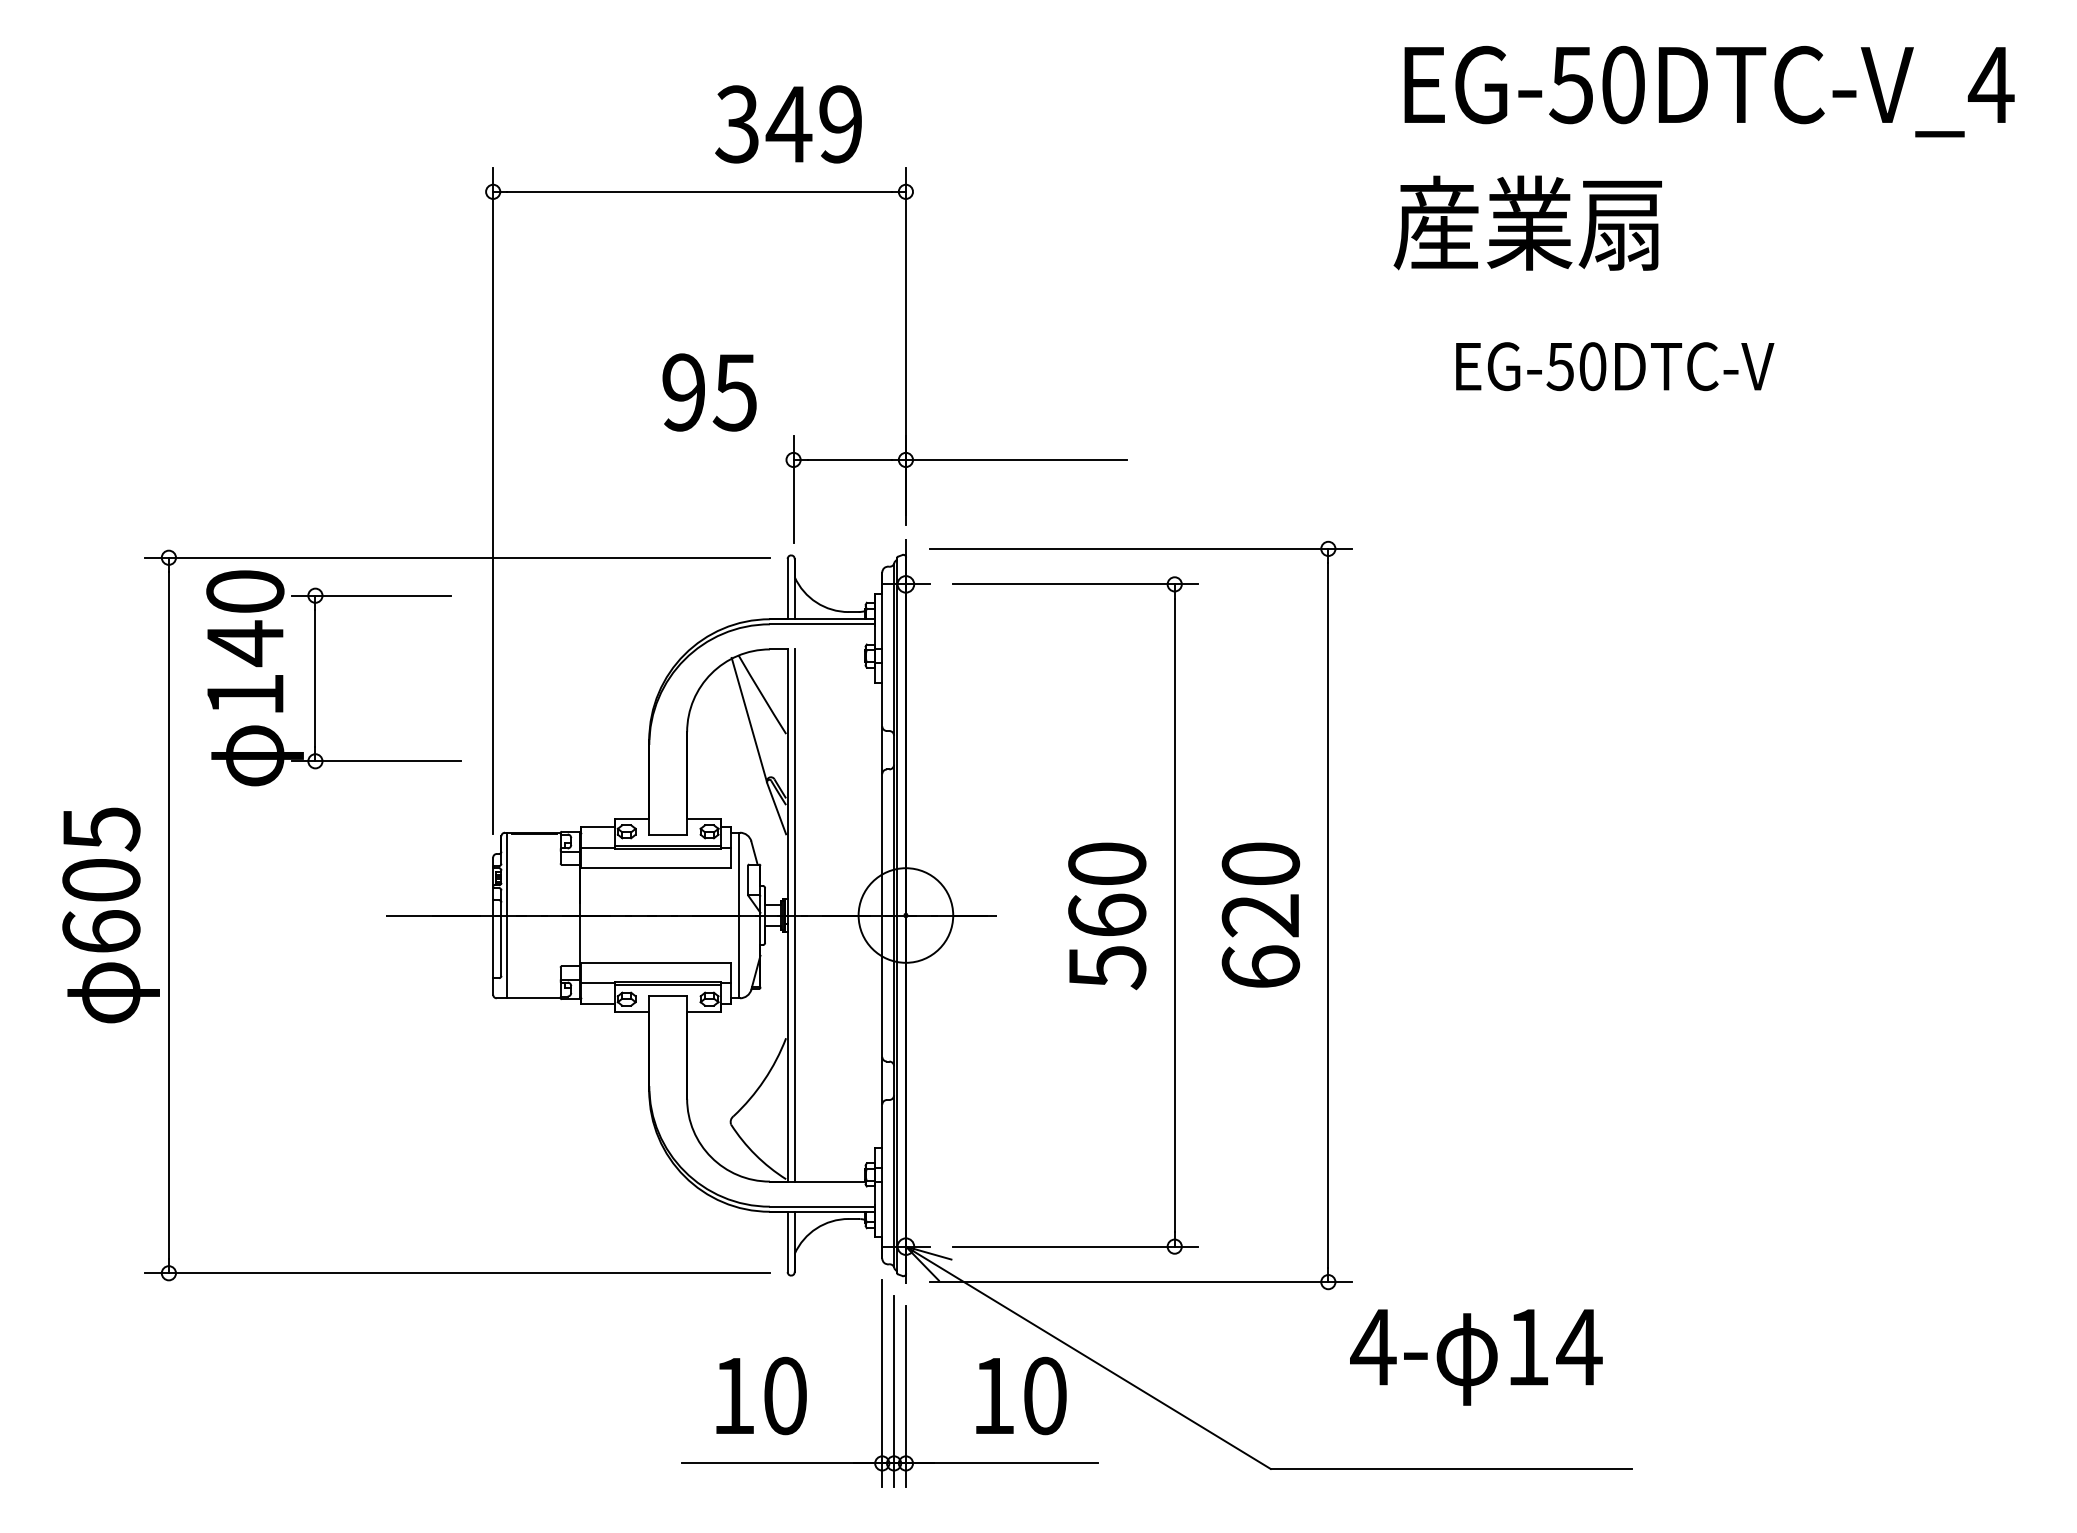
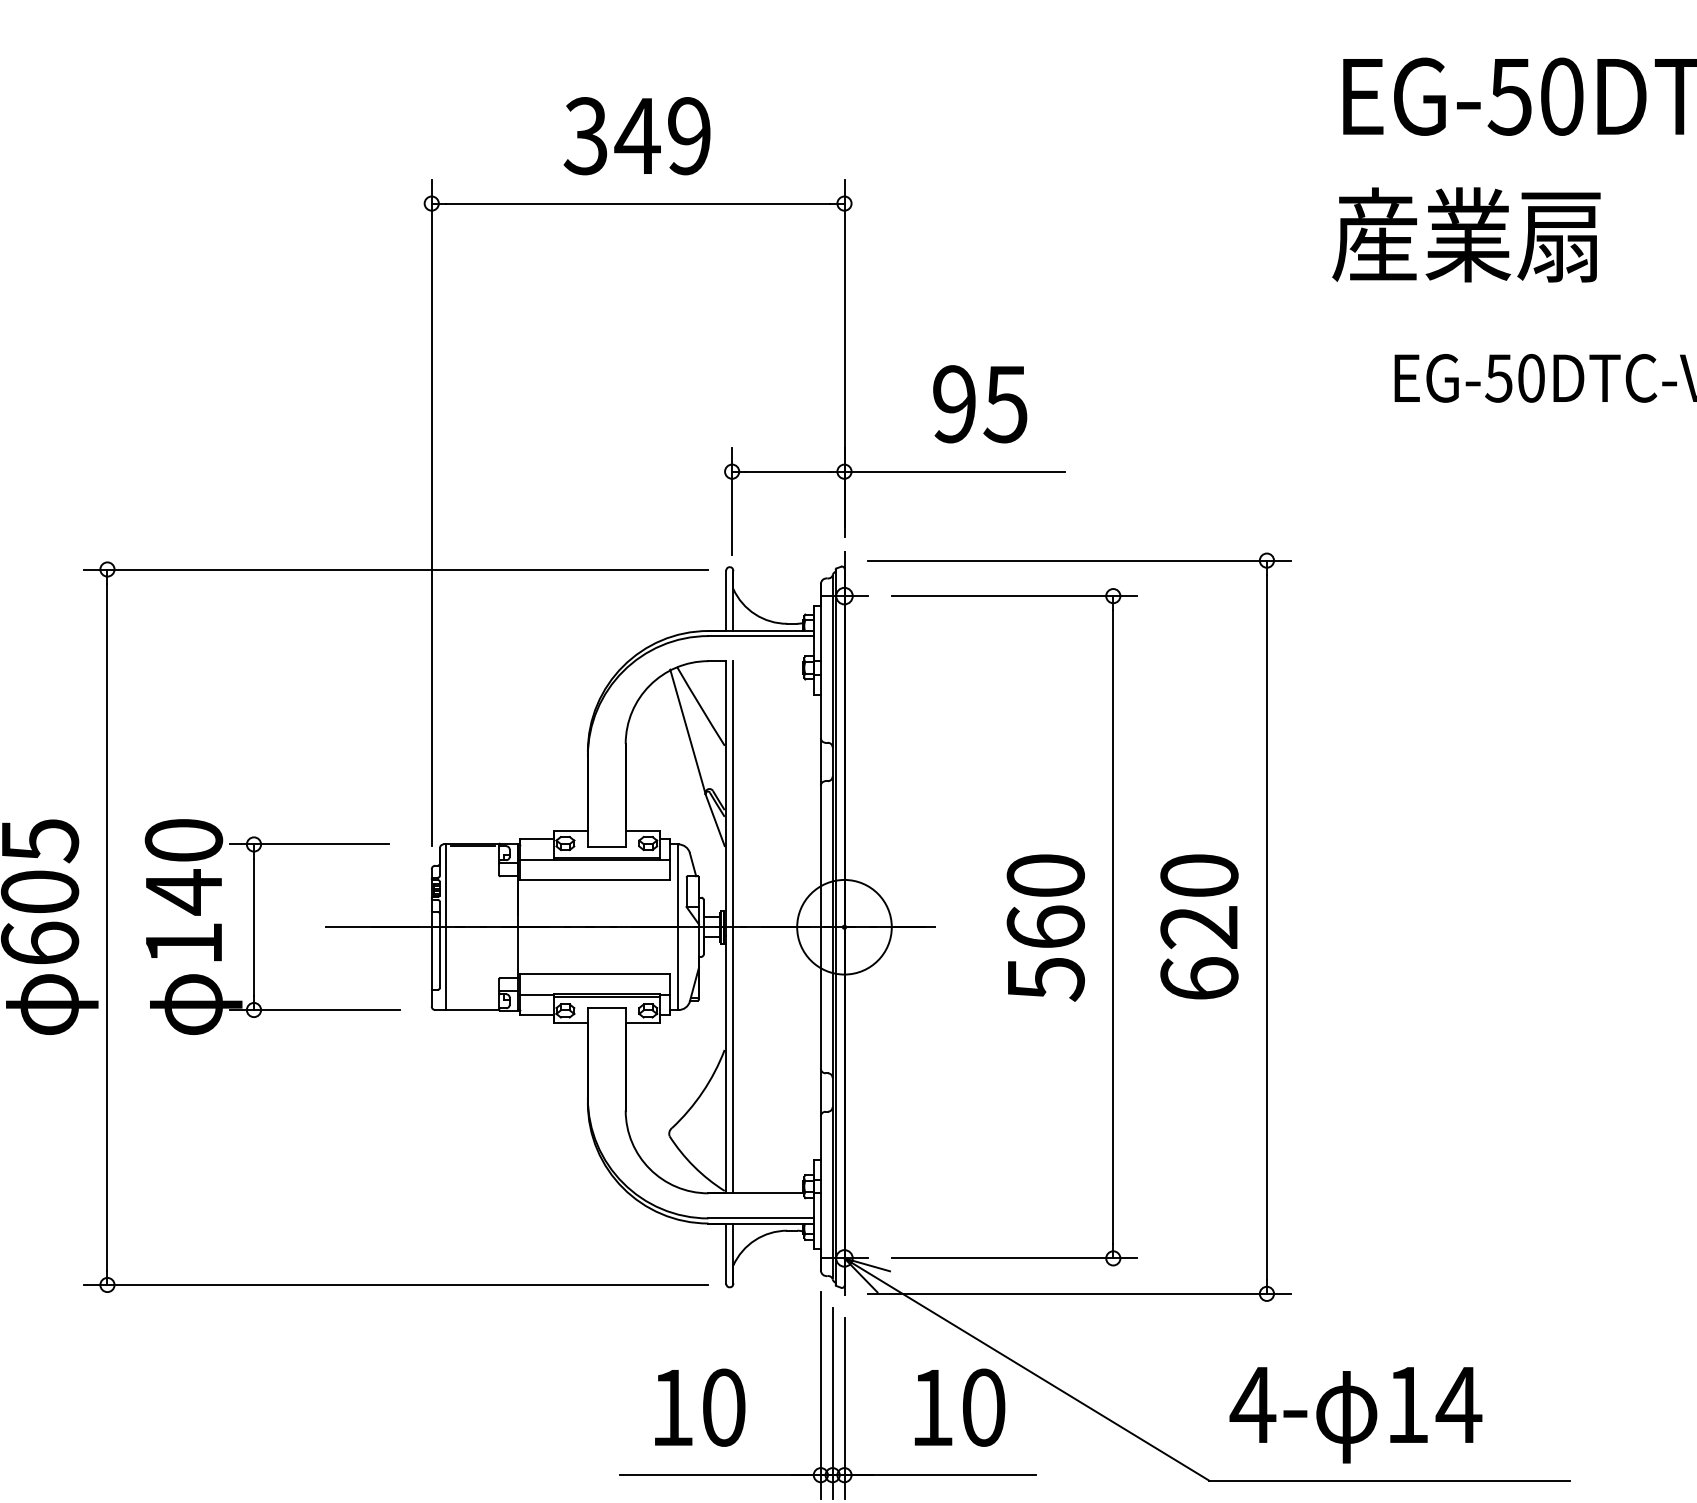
text: (788, 124) -> (637, 136), moved
text: (709, 392) -> (980, 404), moved
part: (315, 678) -> (254, 927), moved
text: (1476, 1357) -> (1356, 1415), moved

